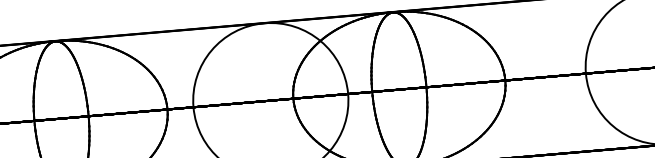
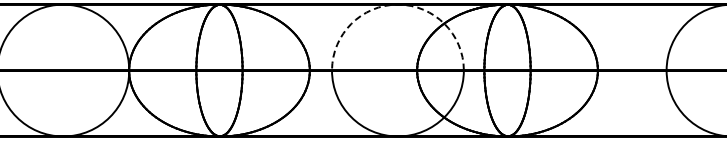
arc: (263, 23) -> (397, 4), solid -> dashed

